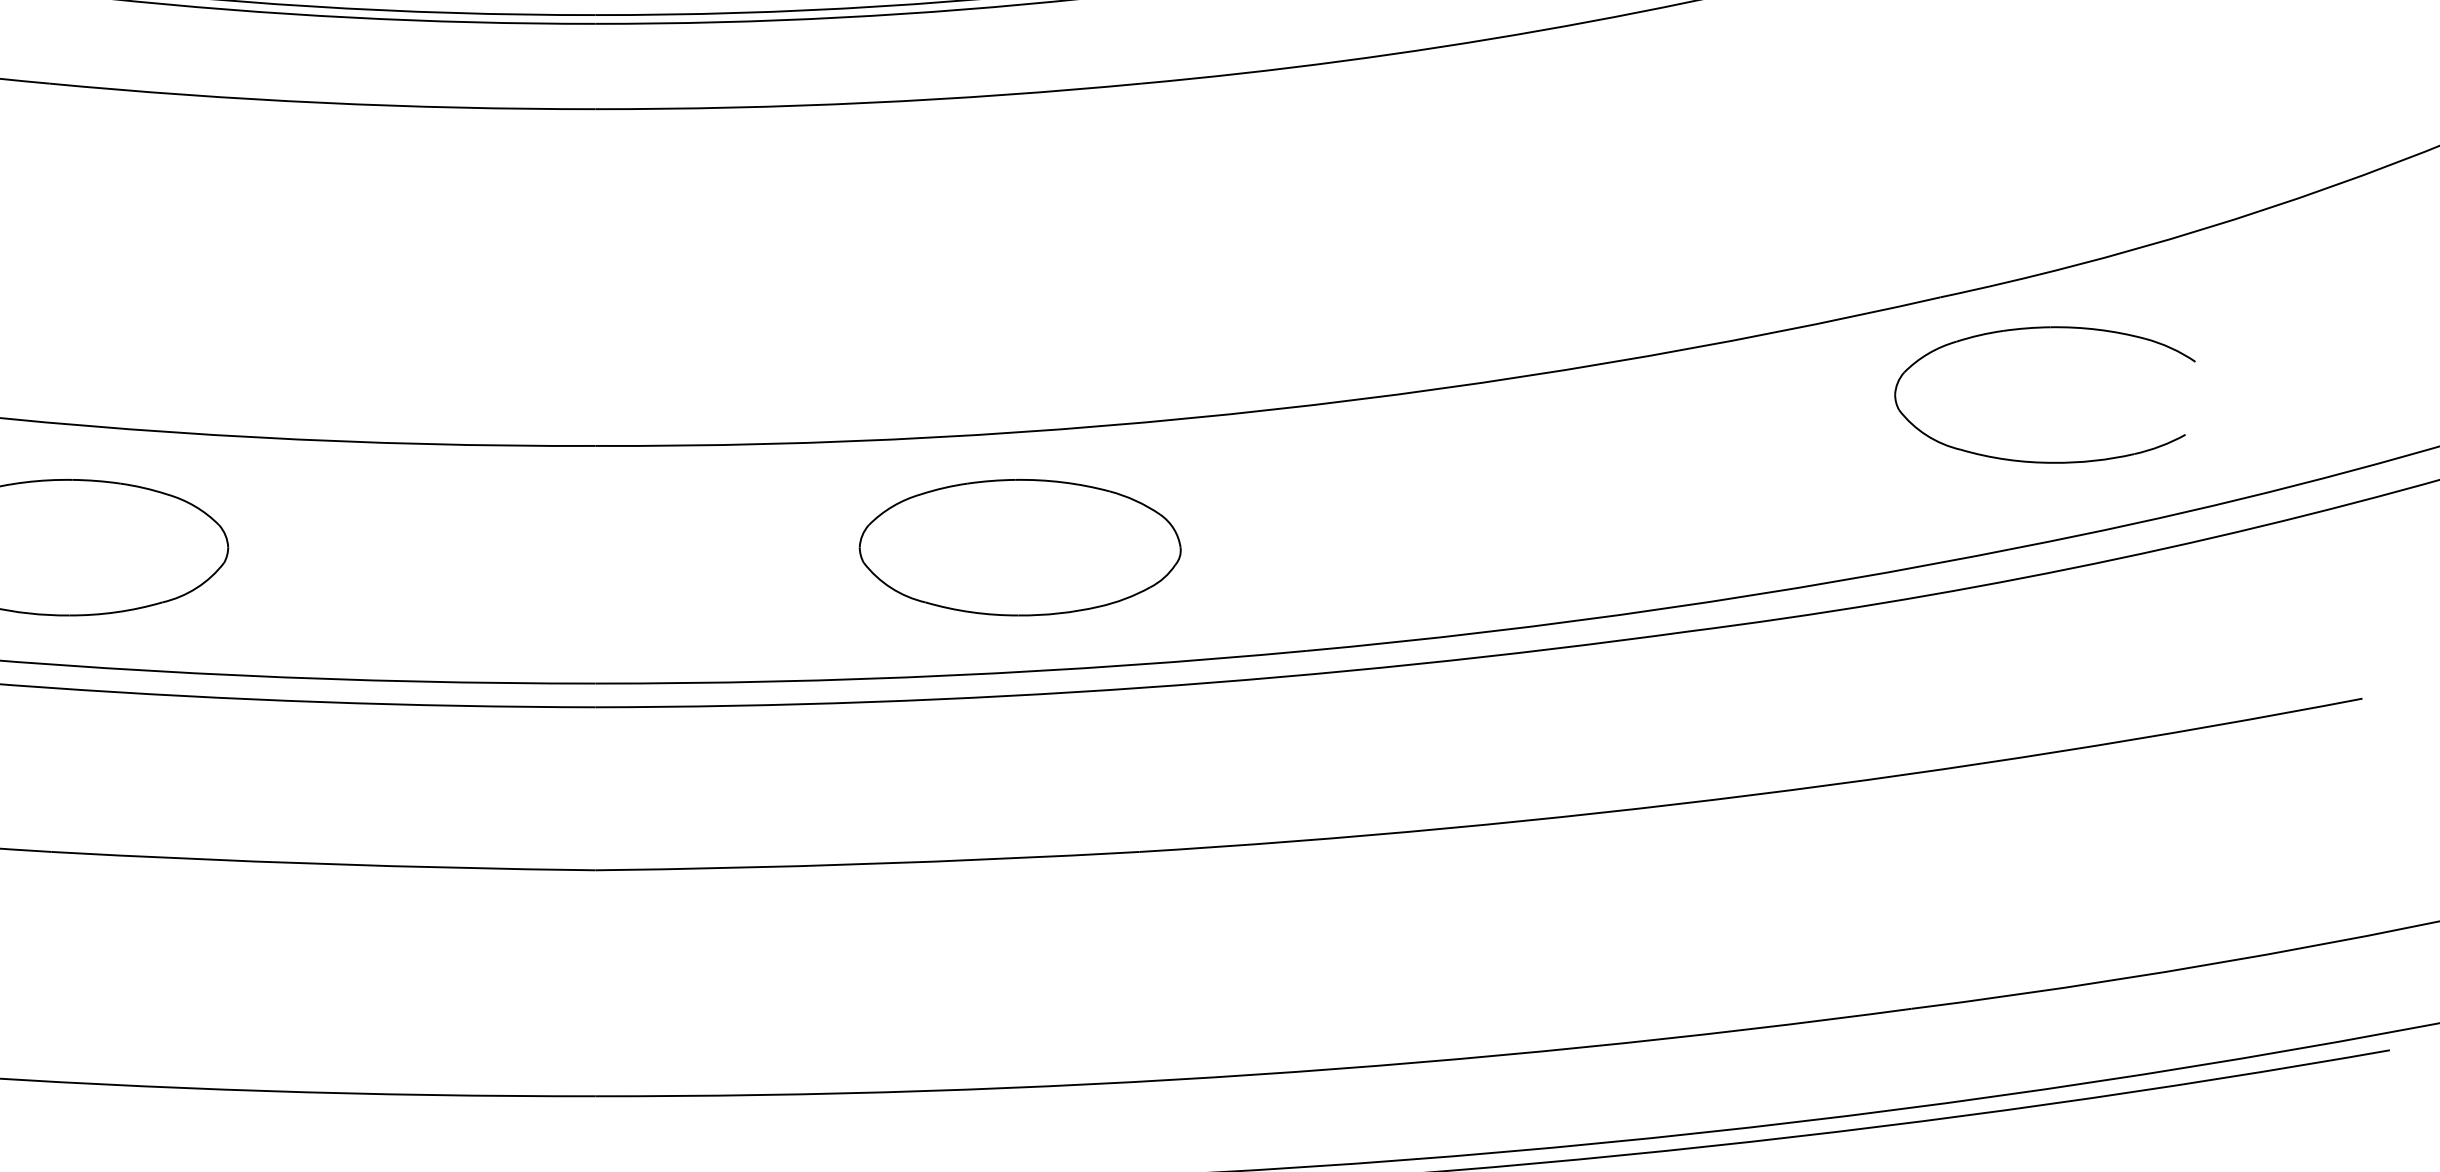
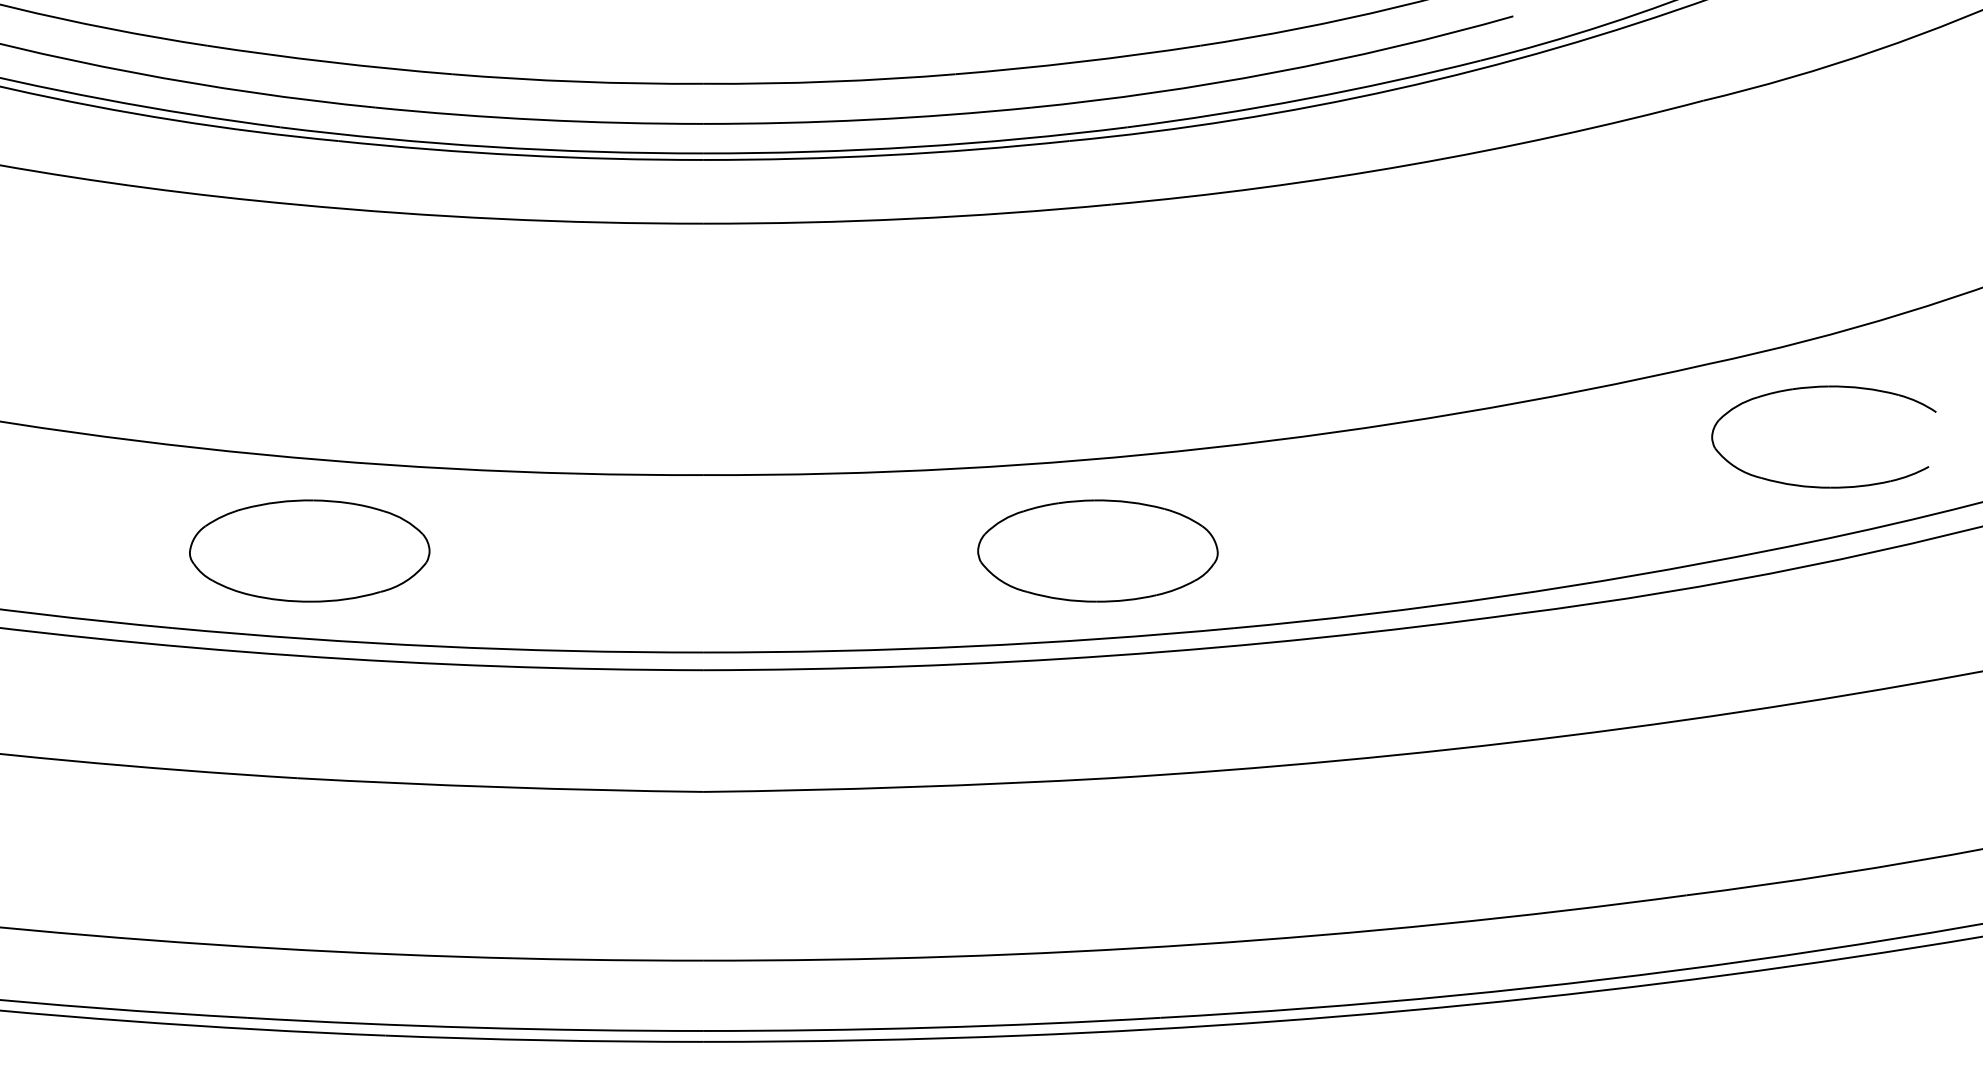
part: (2044, 328) -> (1823, 387), moved
part: (1019, 546) -> (1097, 550), moved

